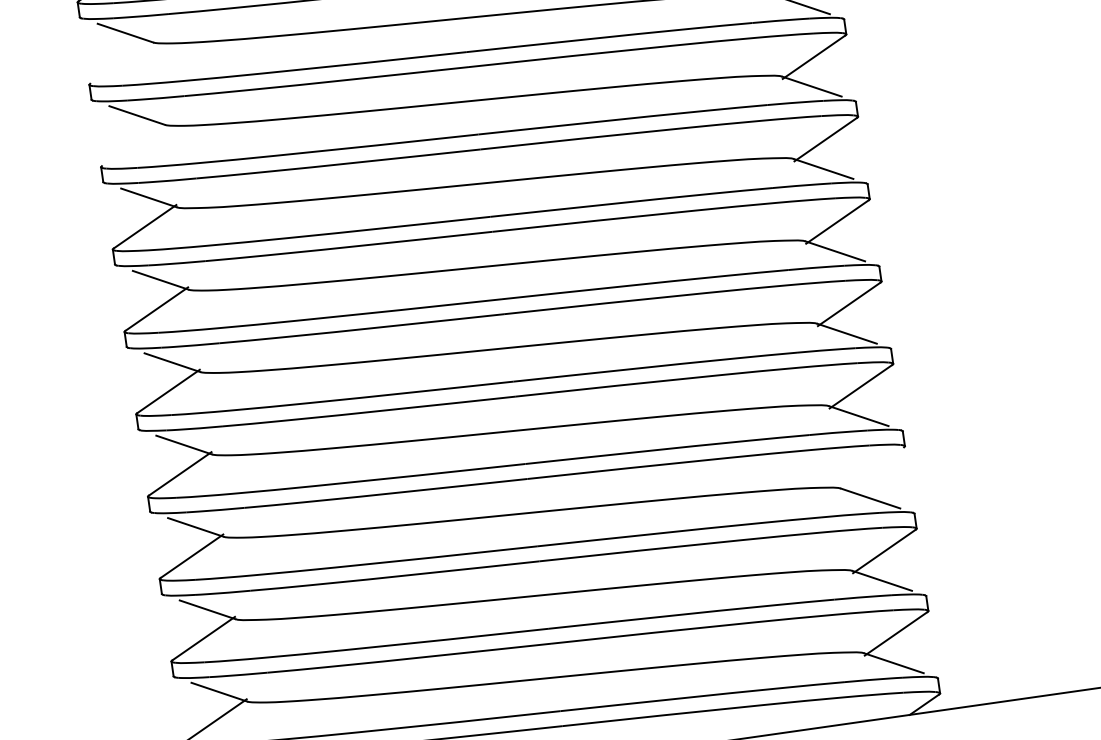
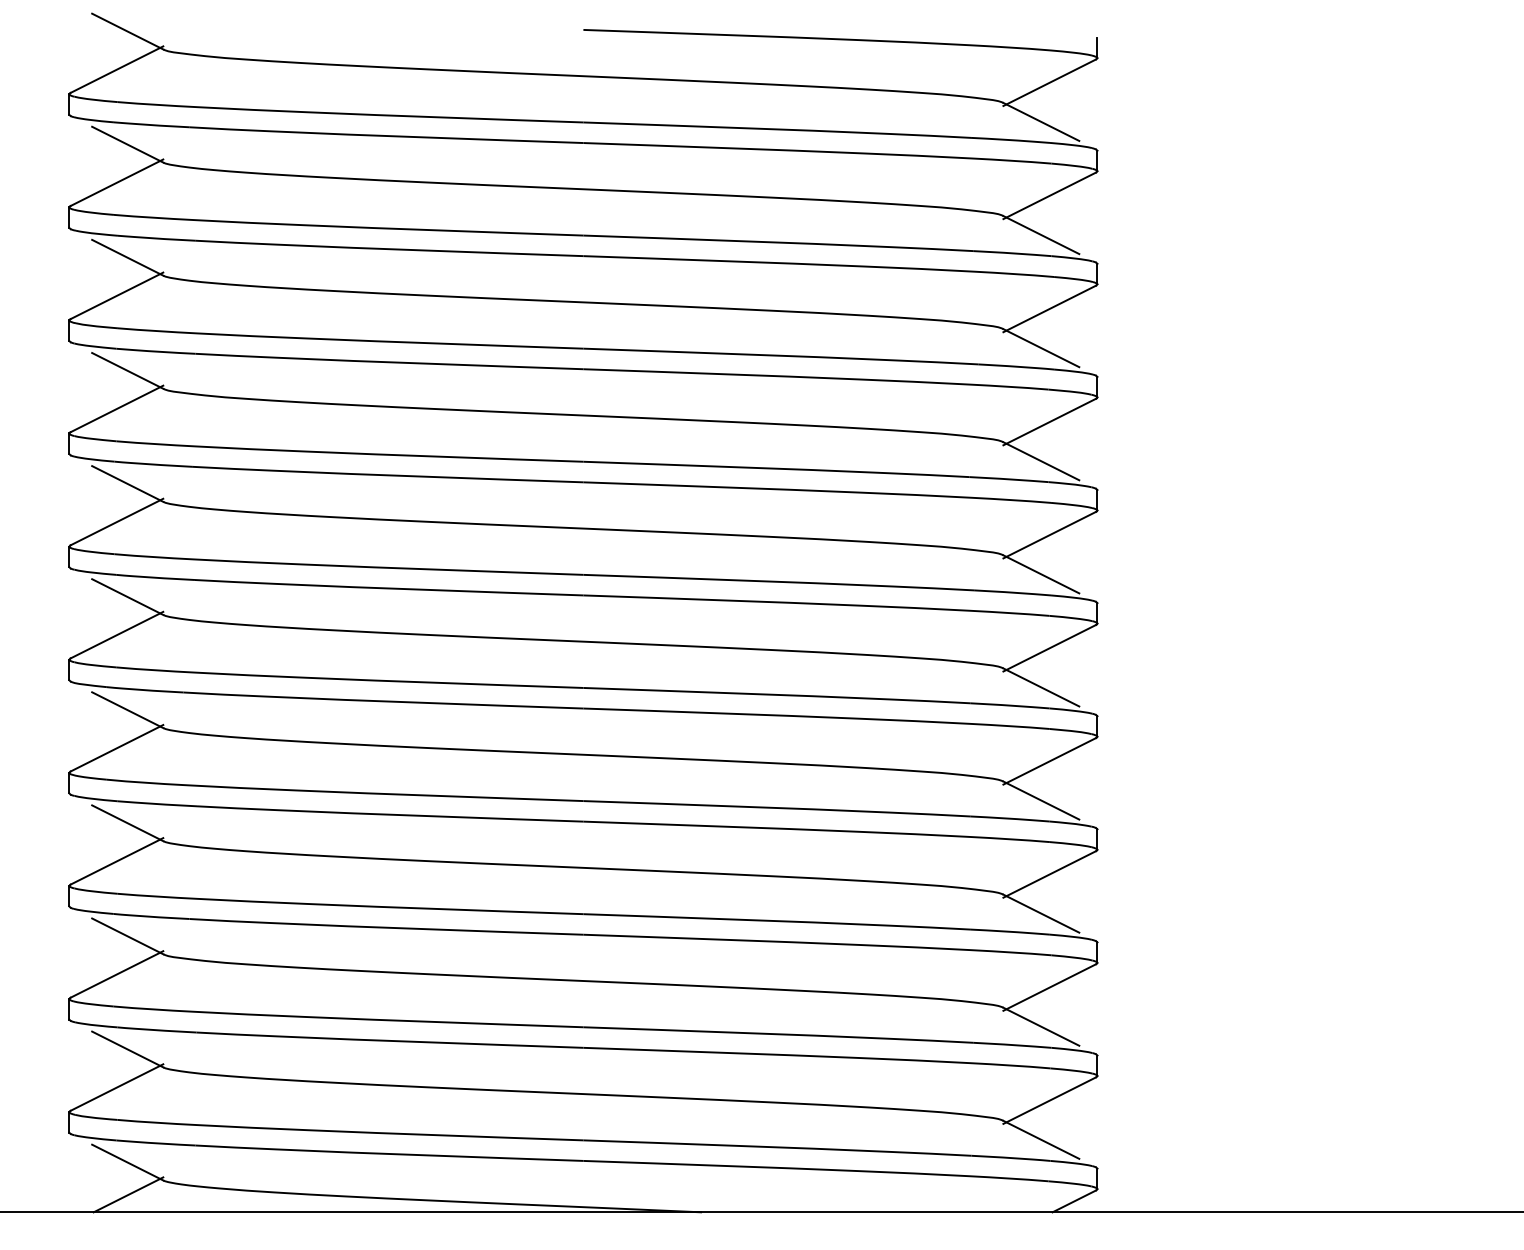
line: (121, 61) -> (116, 182), added
line: (132, 144) -> (116, 295), added
line: (872, 469) -> (1049, 874), added

